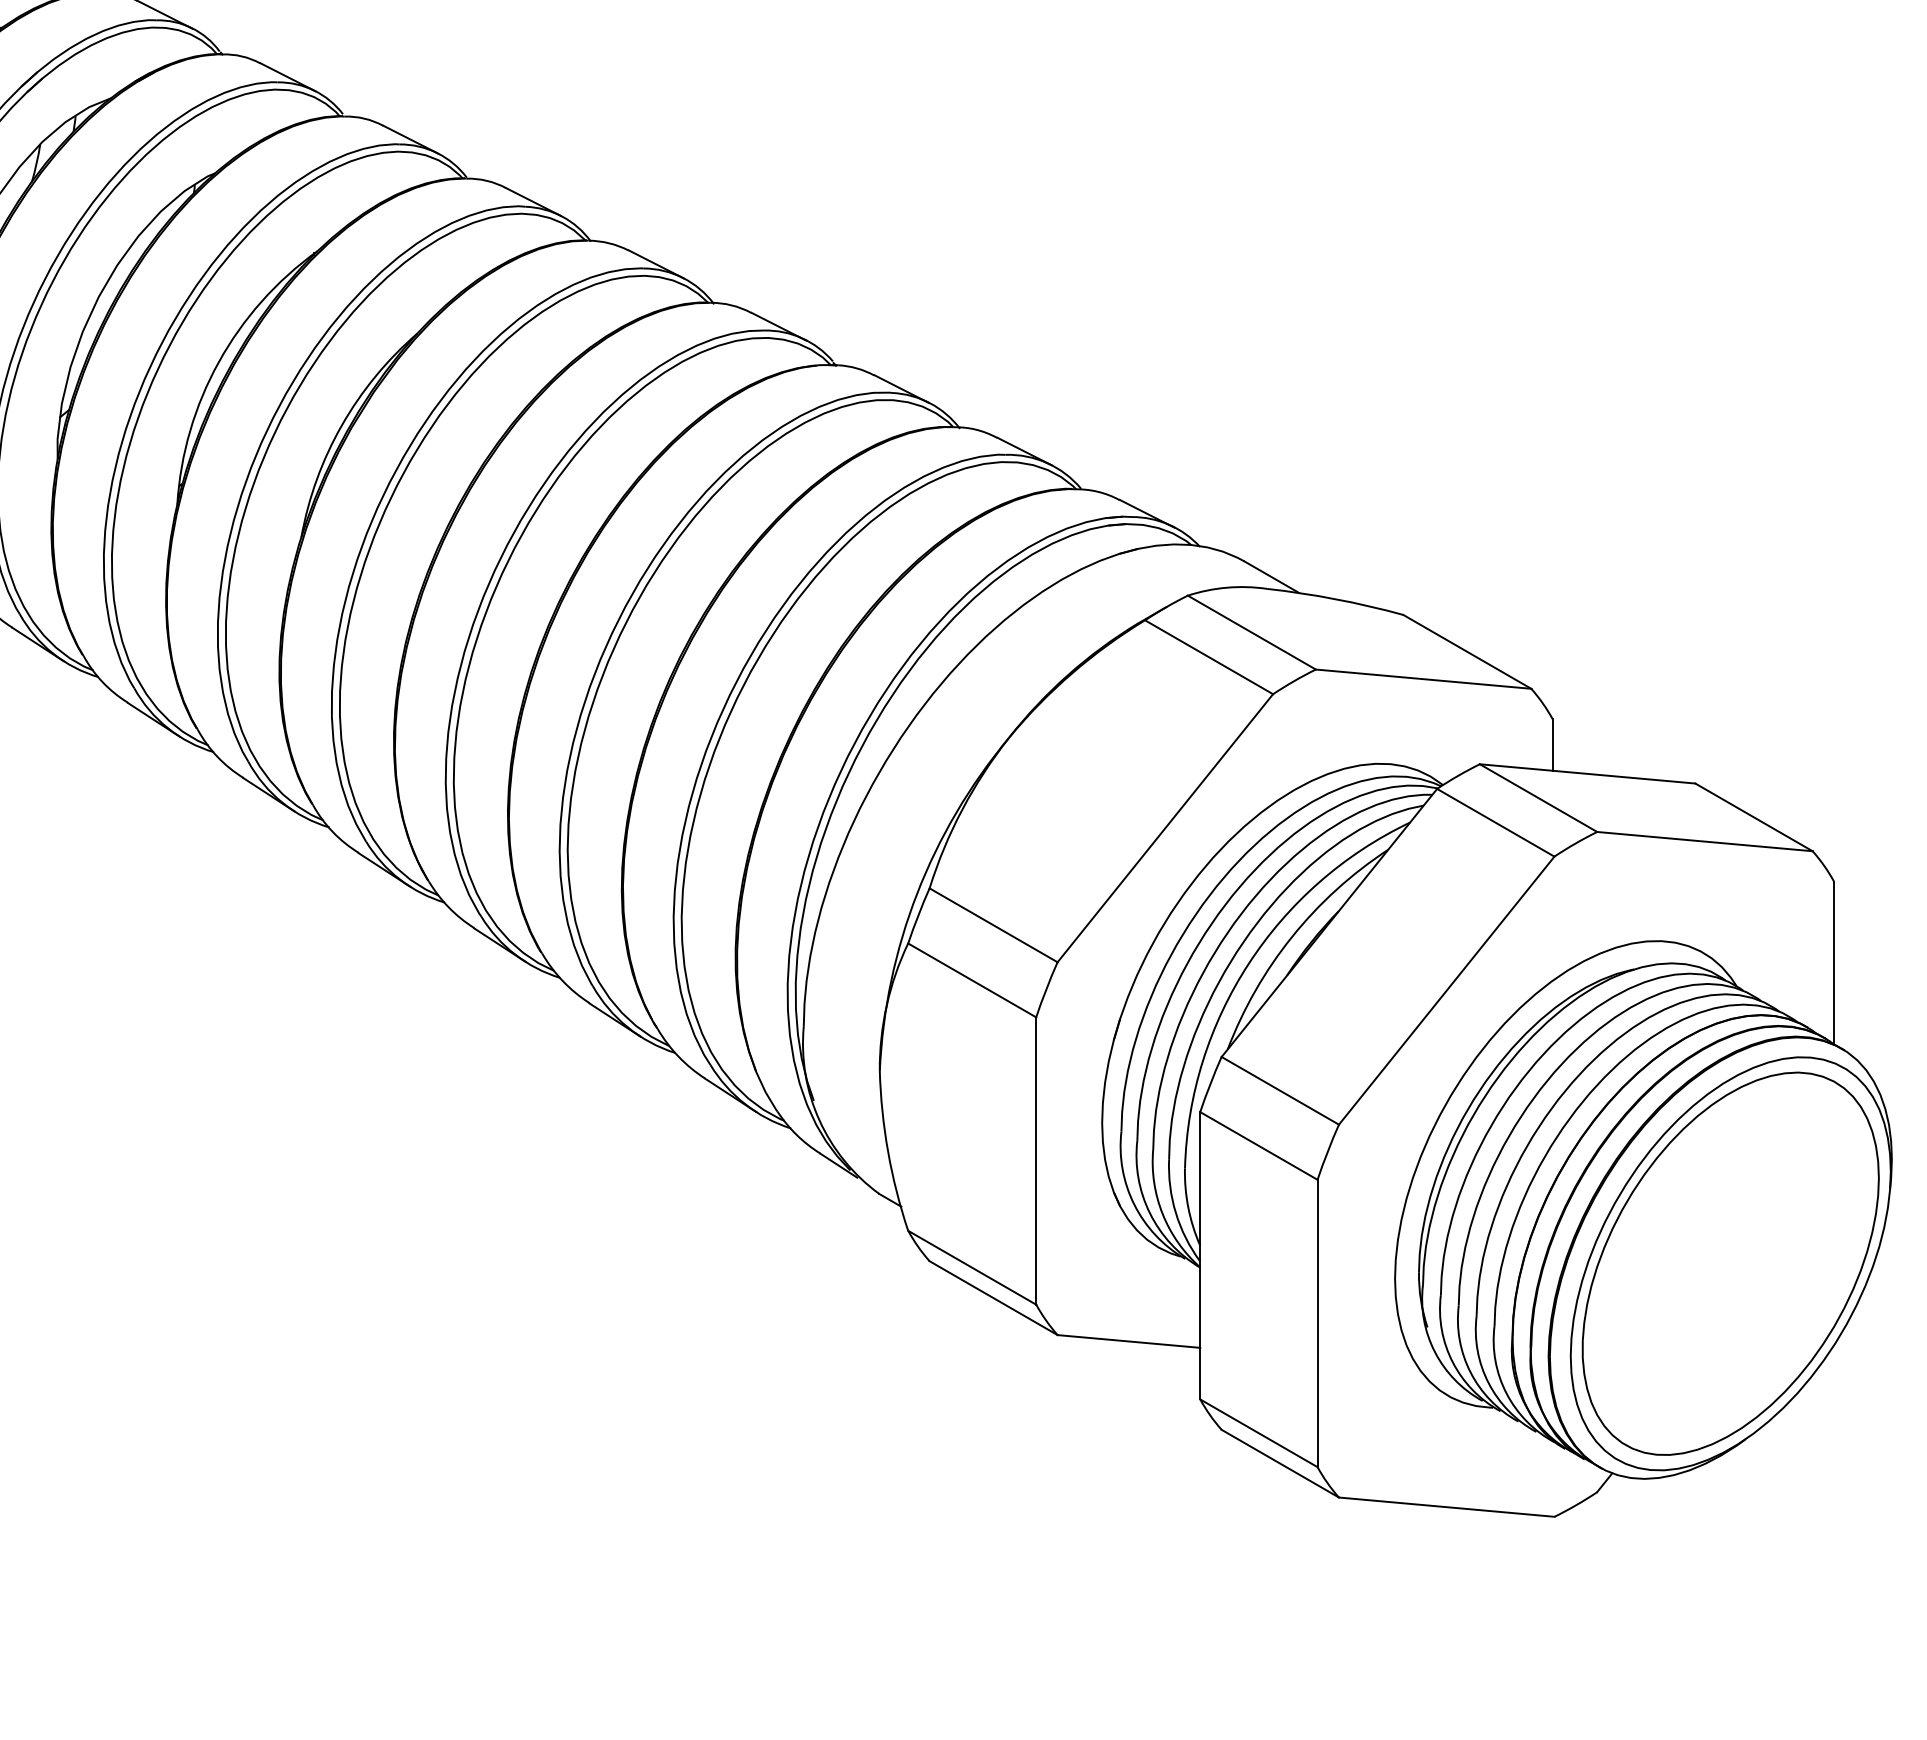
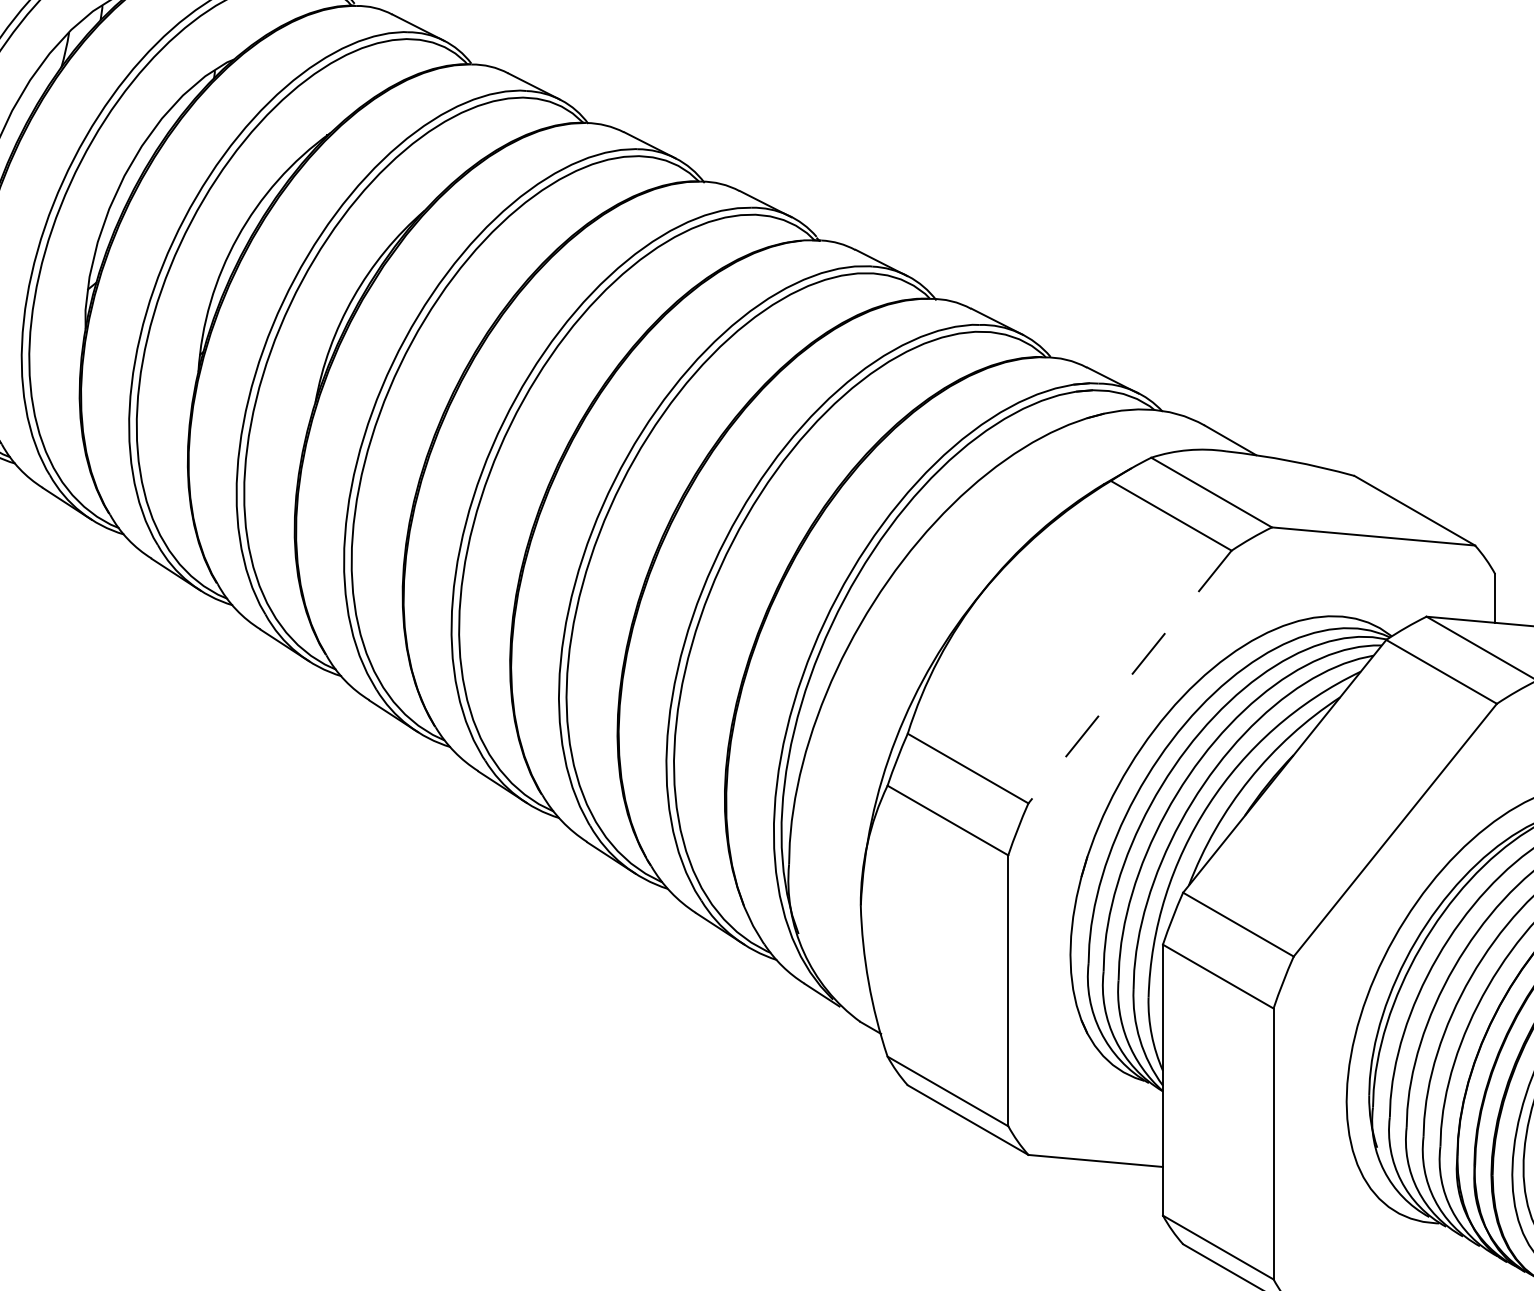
line: (1165, 828) -> (1130, 677), solid -> dashed

